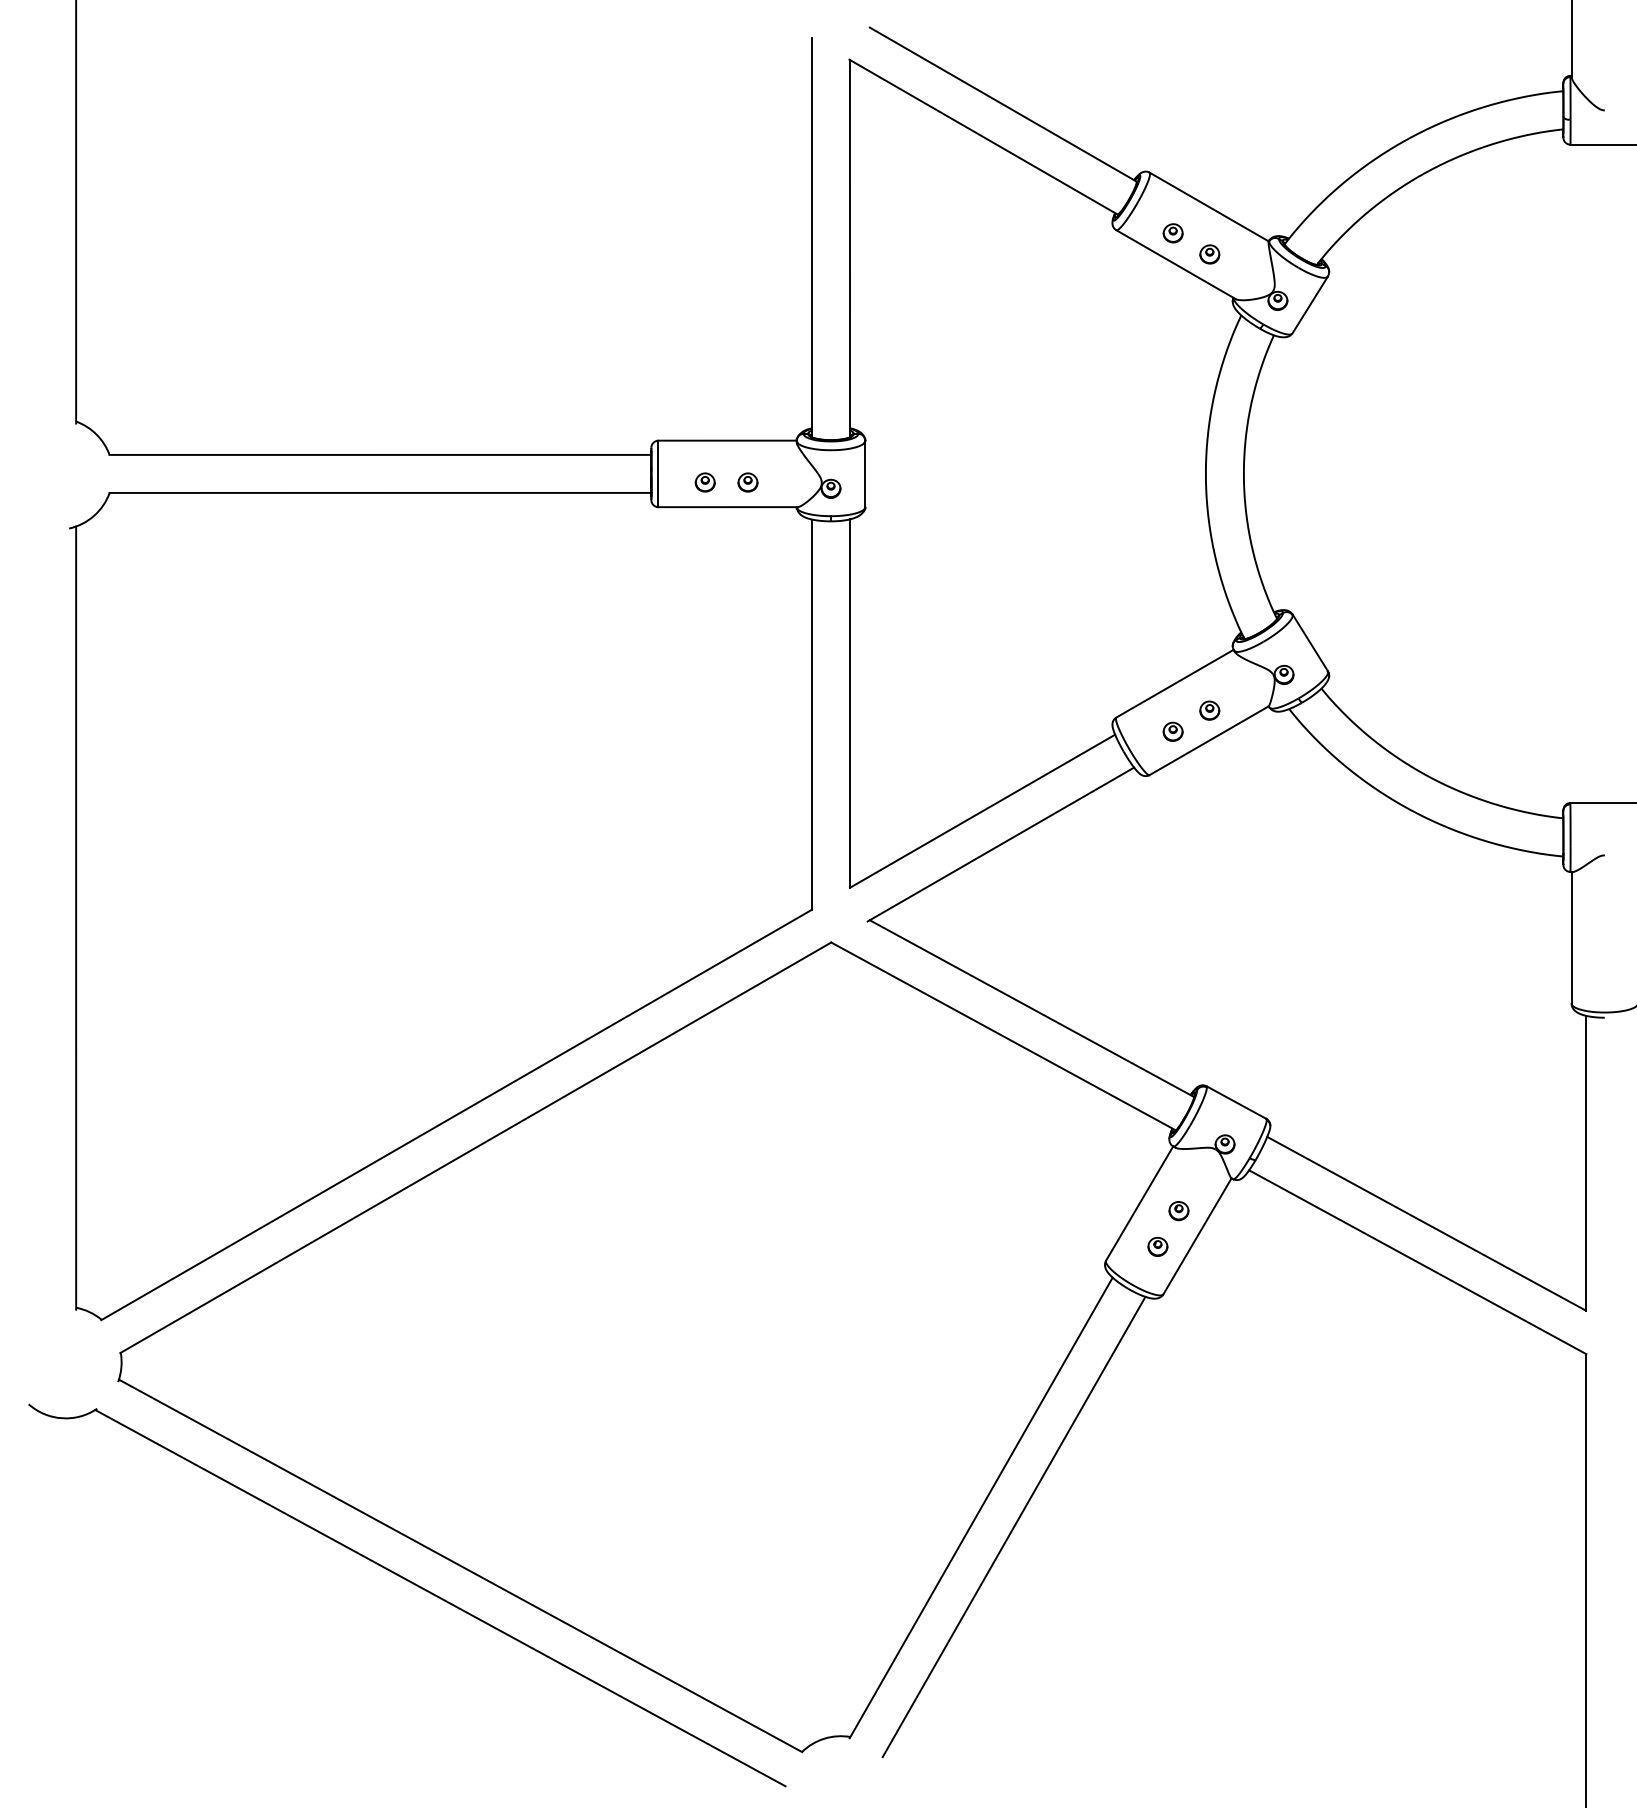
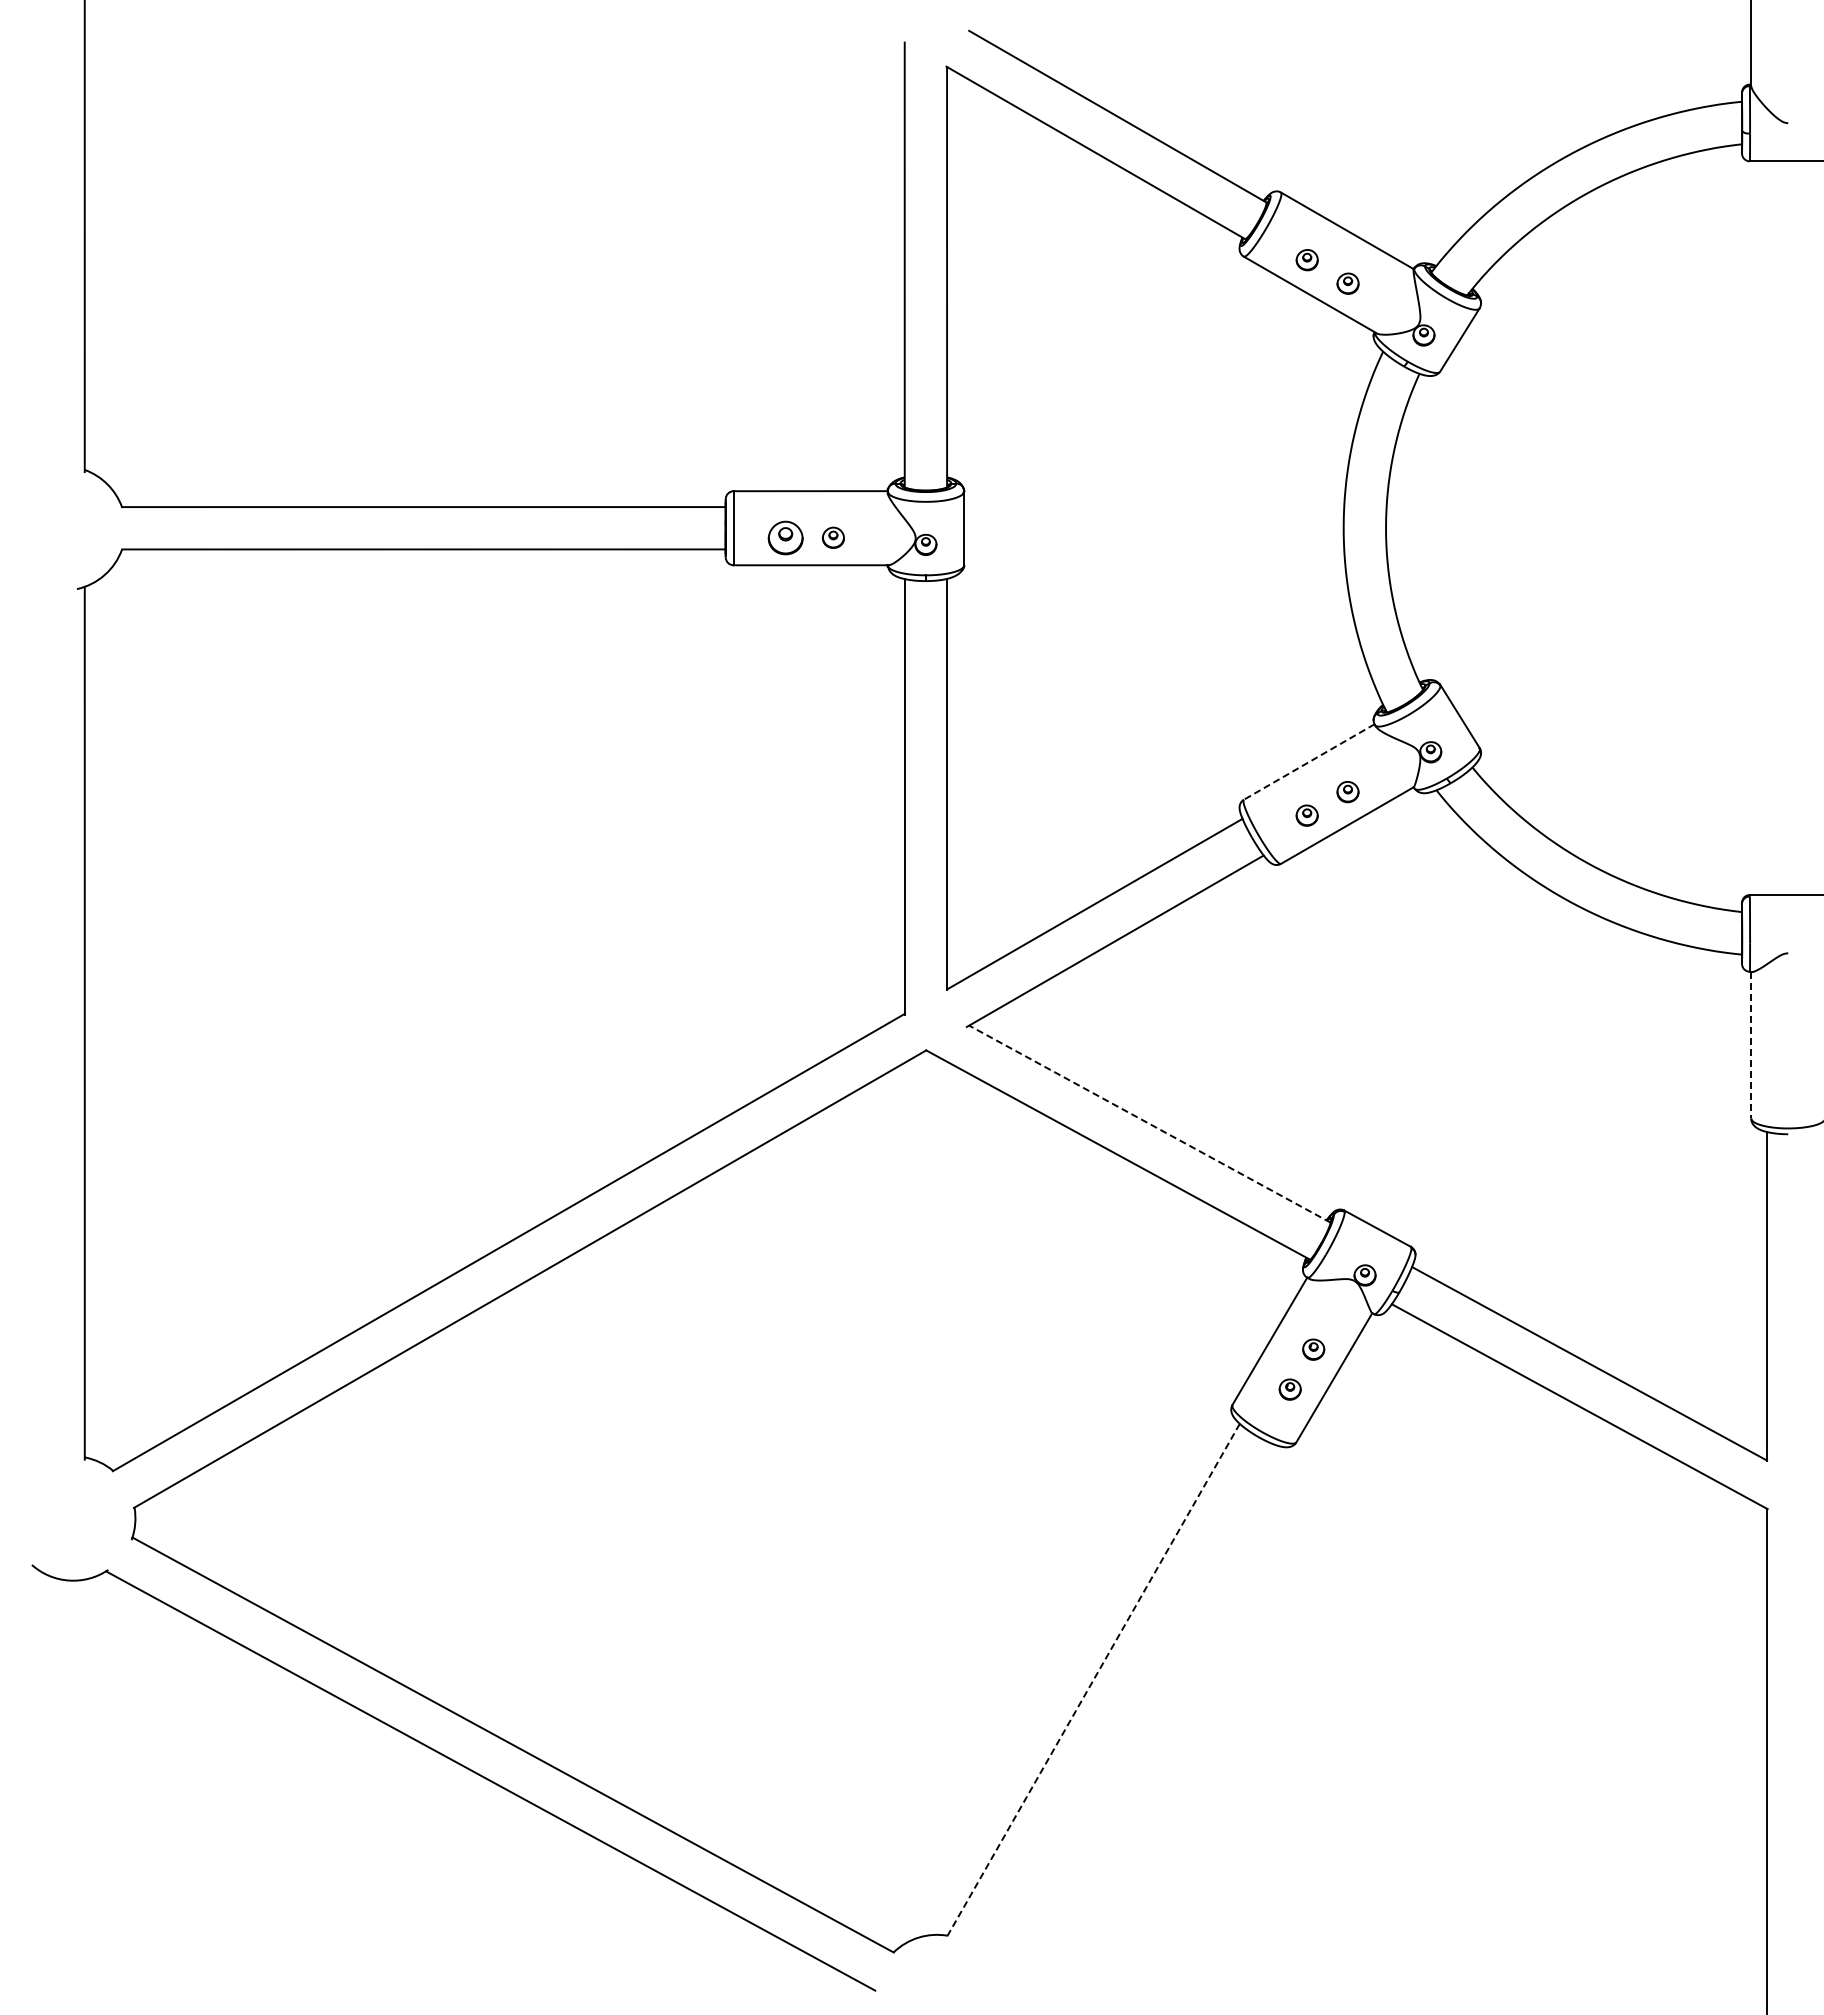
part: (704, 482) -> (785, 537), size x1.6
line: (1175, 683) -> (1309, 761), solid -> dashed
line: (1571, 938) -> (1751, 1045), solid -> dashed
line: (1031, 1008) -> (1149, 1124), solid -> dashed
line: (981, 1507) -> (1093, 1680), solid -> dashed
line: (1013, 1526) -> (1129, 1701), removed

